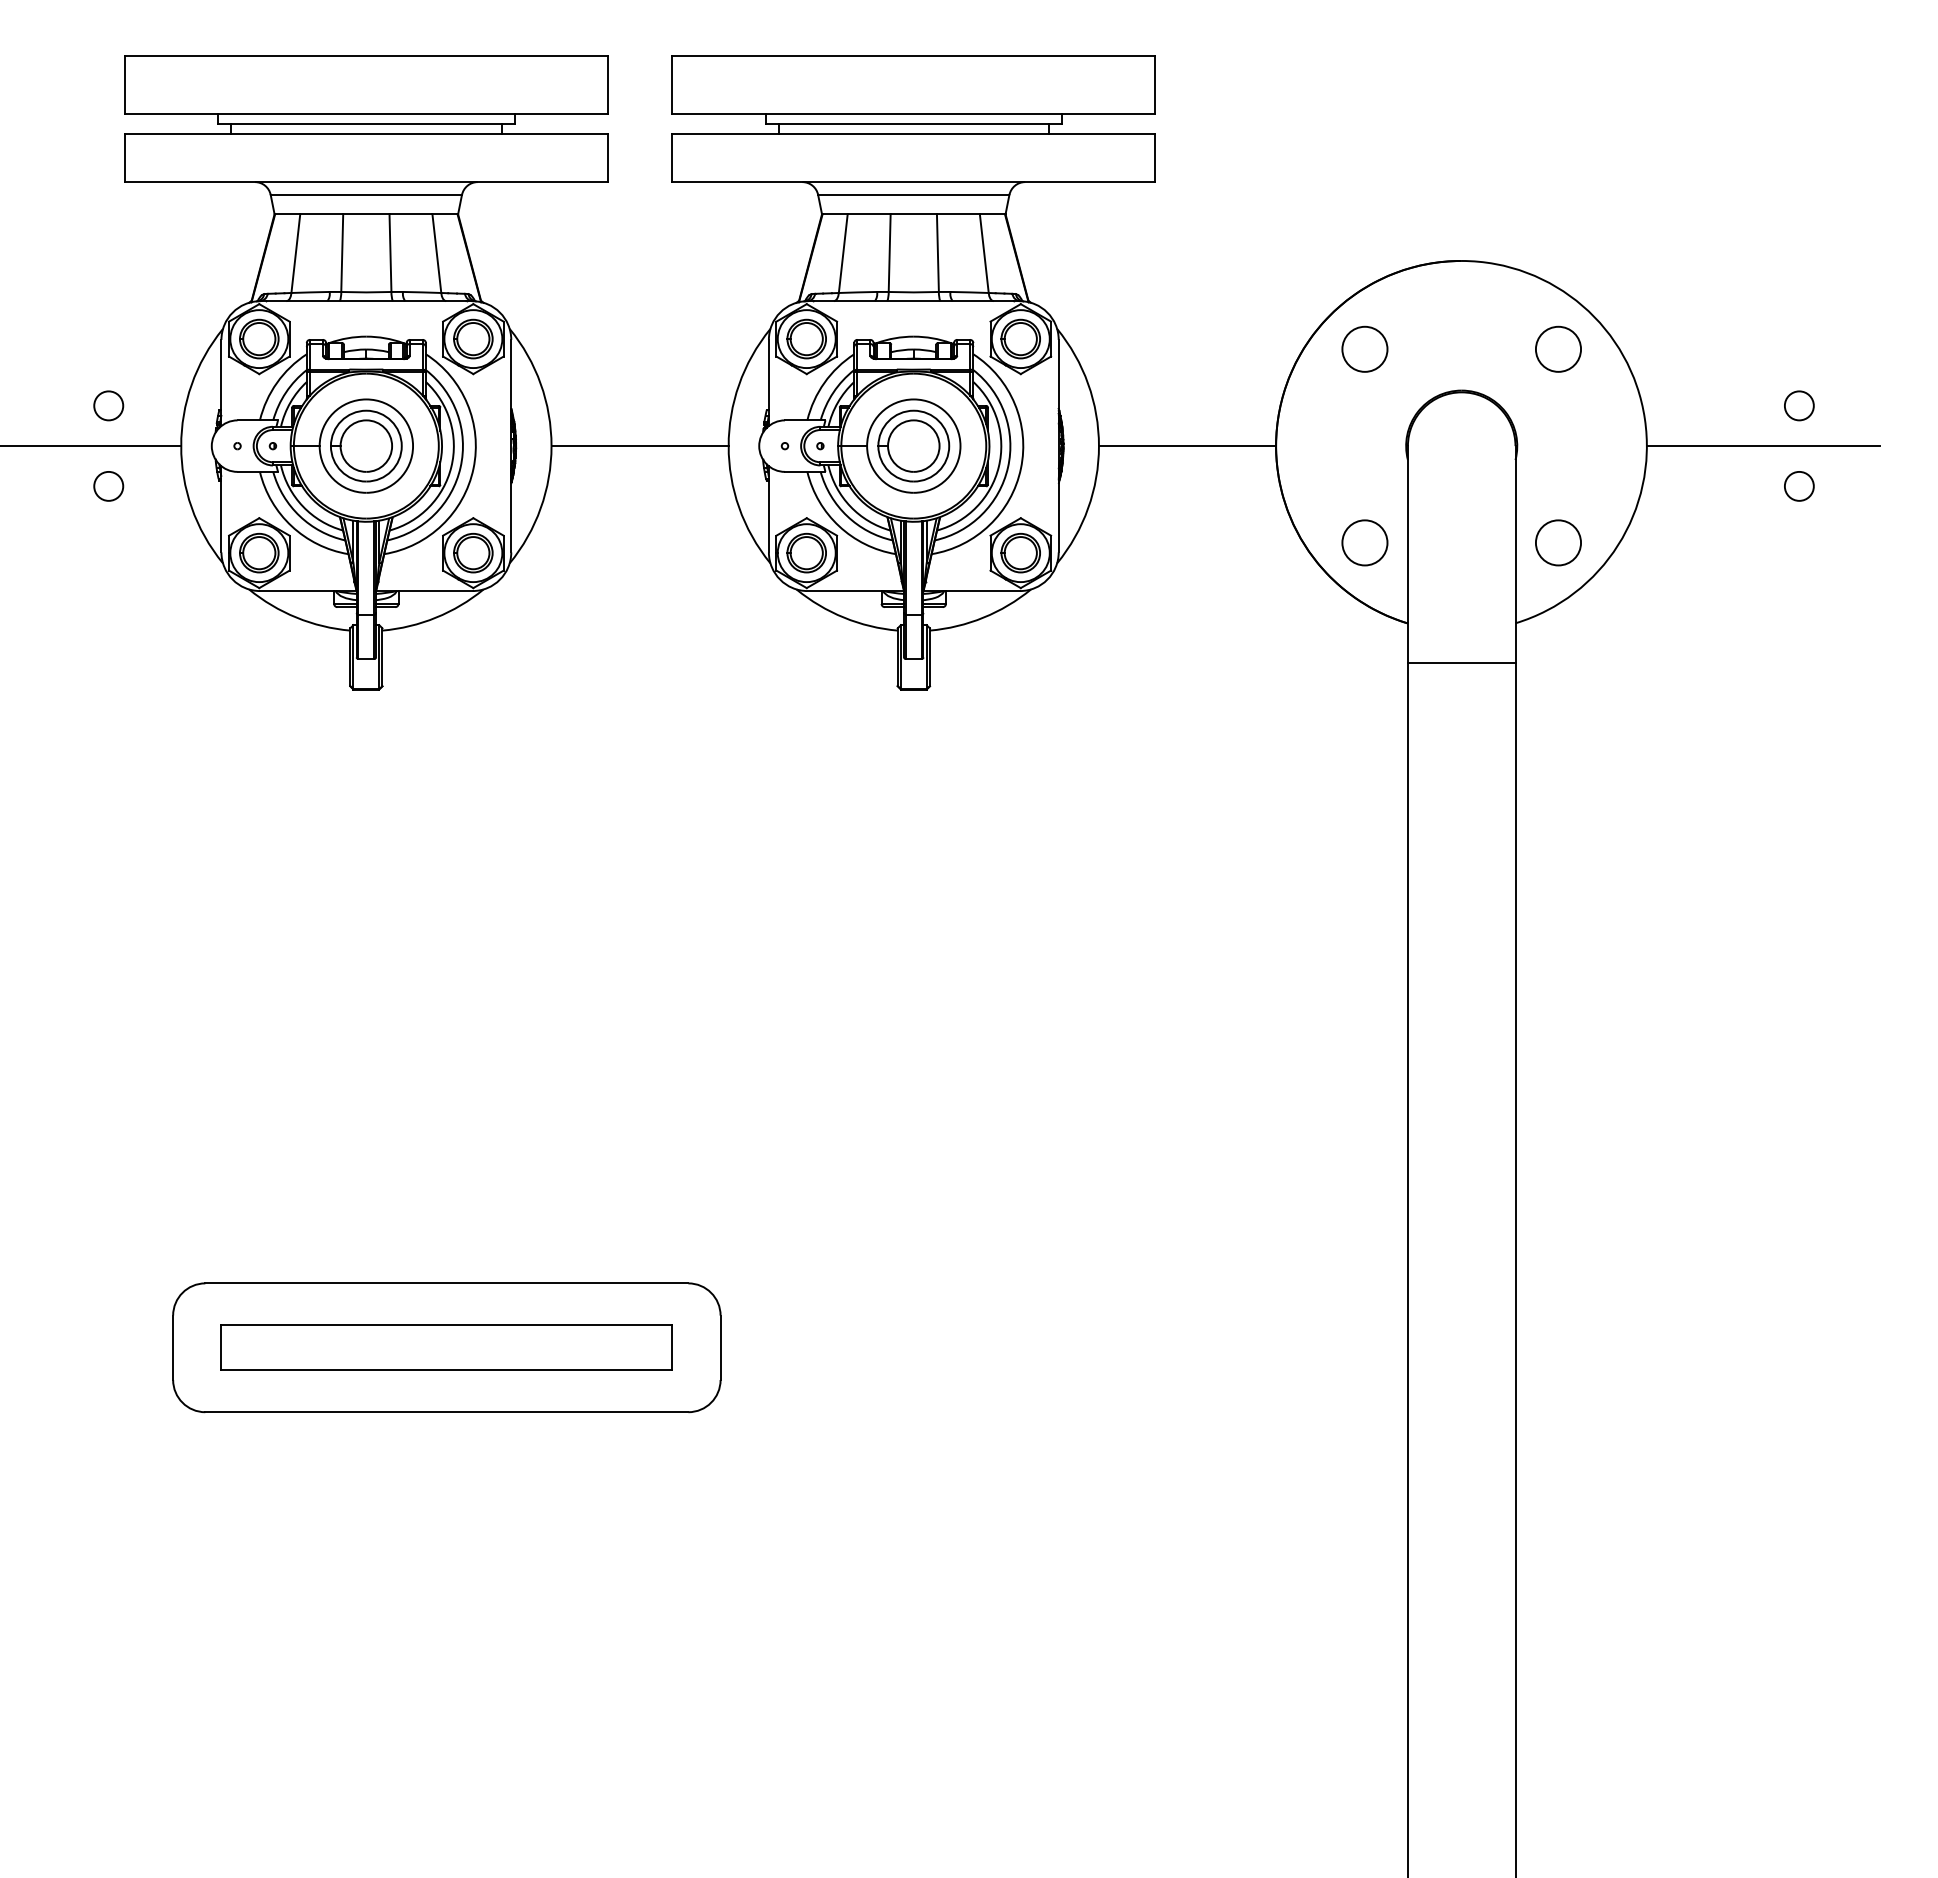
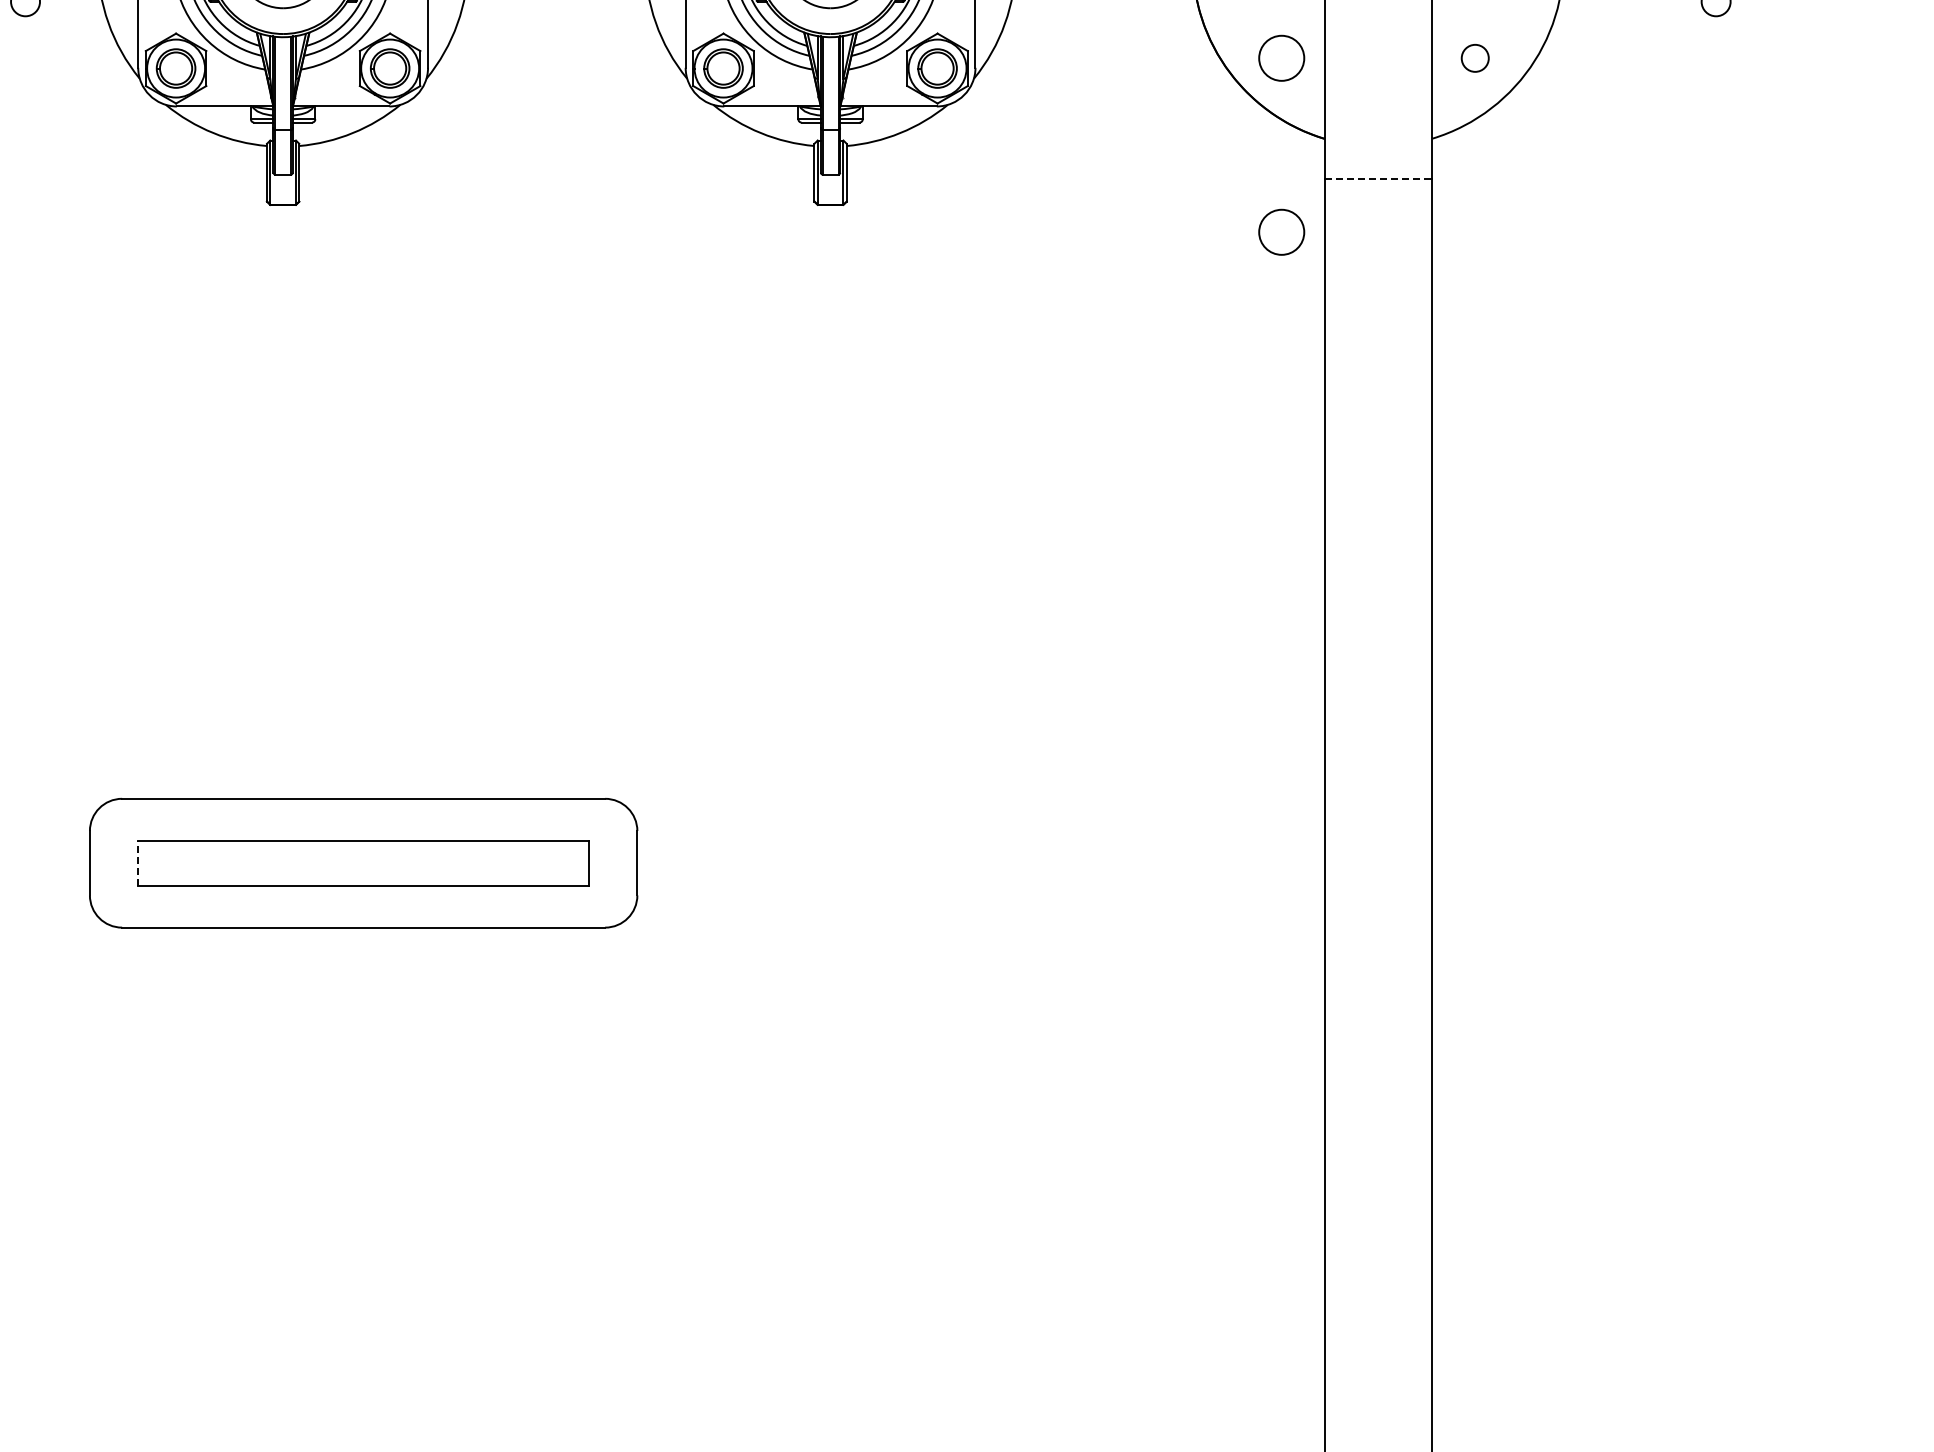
circle: (1558, 542) -> (1475, 57), size x0.6
line: (1461, 663) -> (1378, 178), solid -> dashed
circle: (1364, 716) -> (1281, 231), added
line: (221, 1347) -> (138, 862), solid -> dashed

